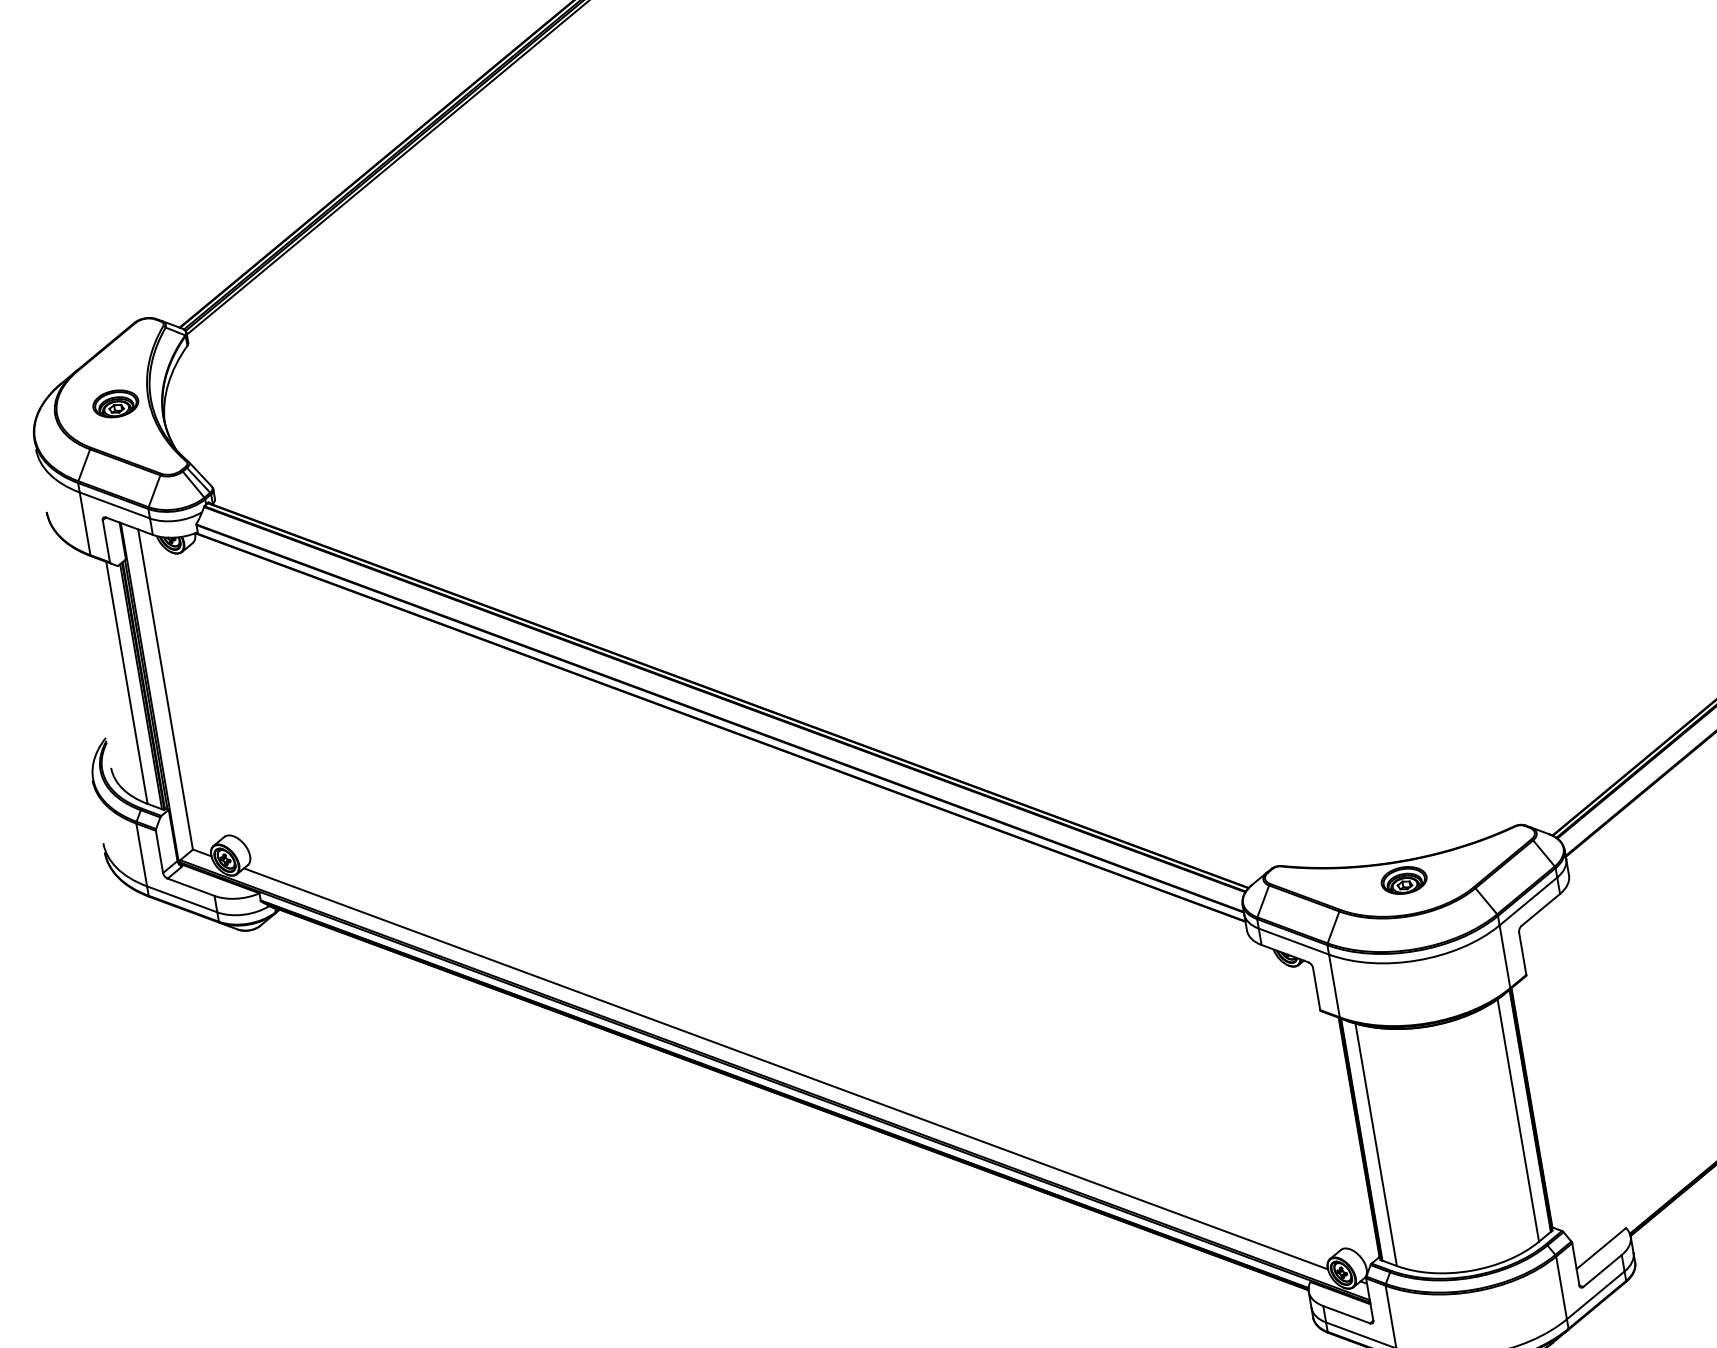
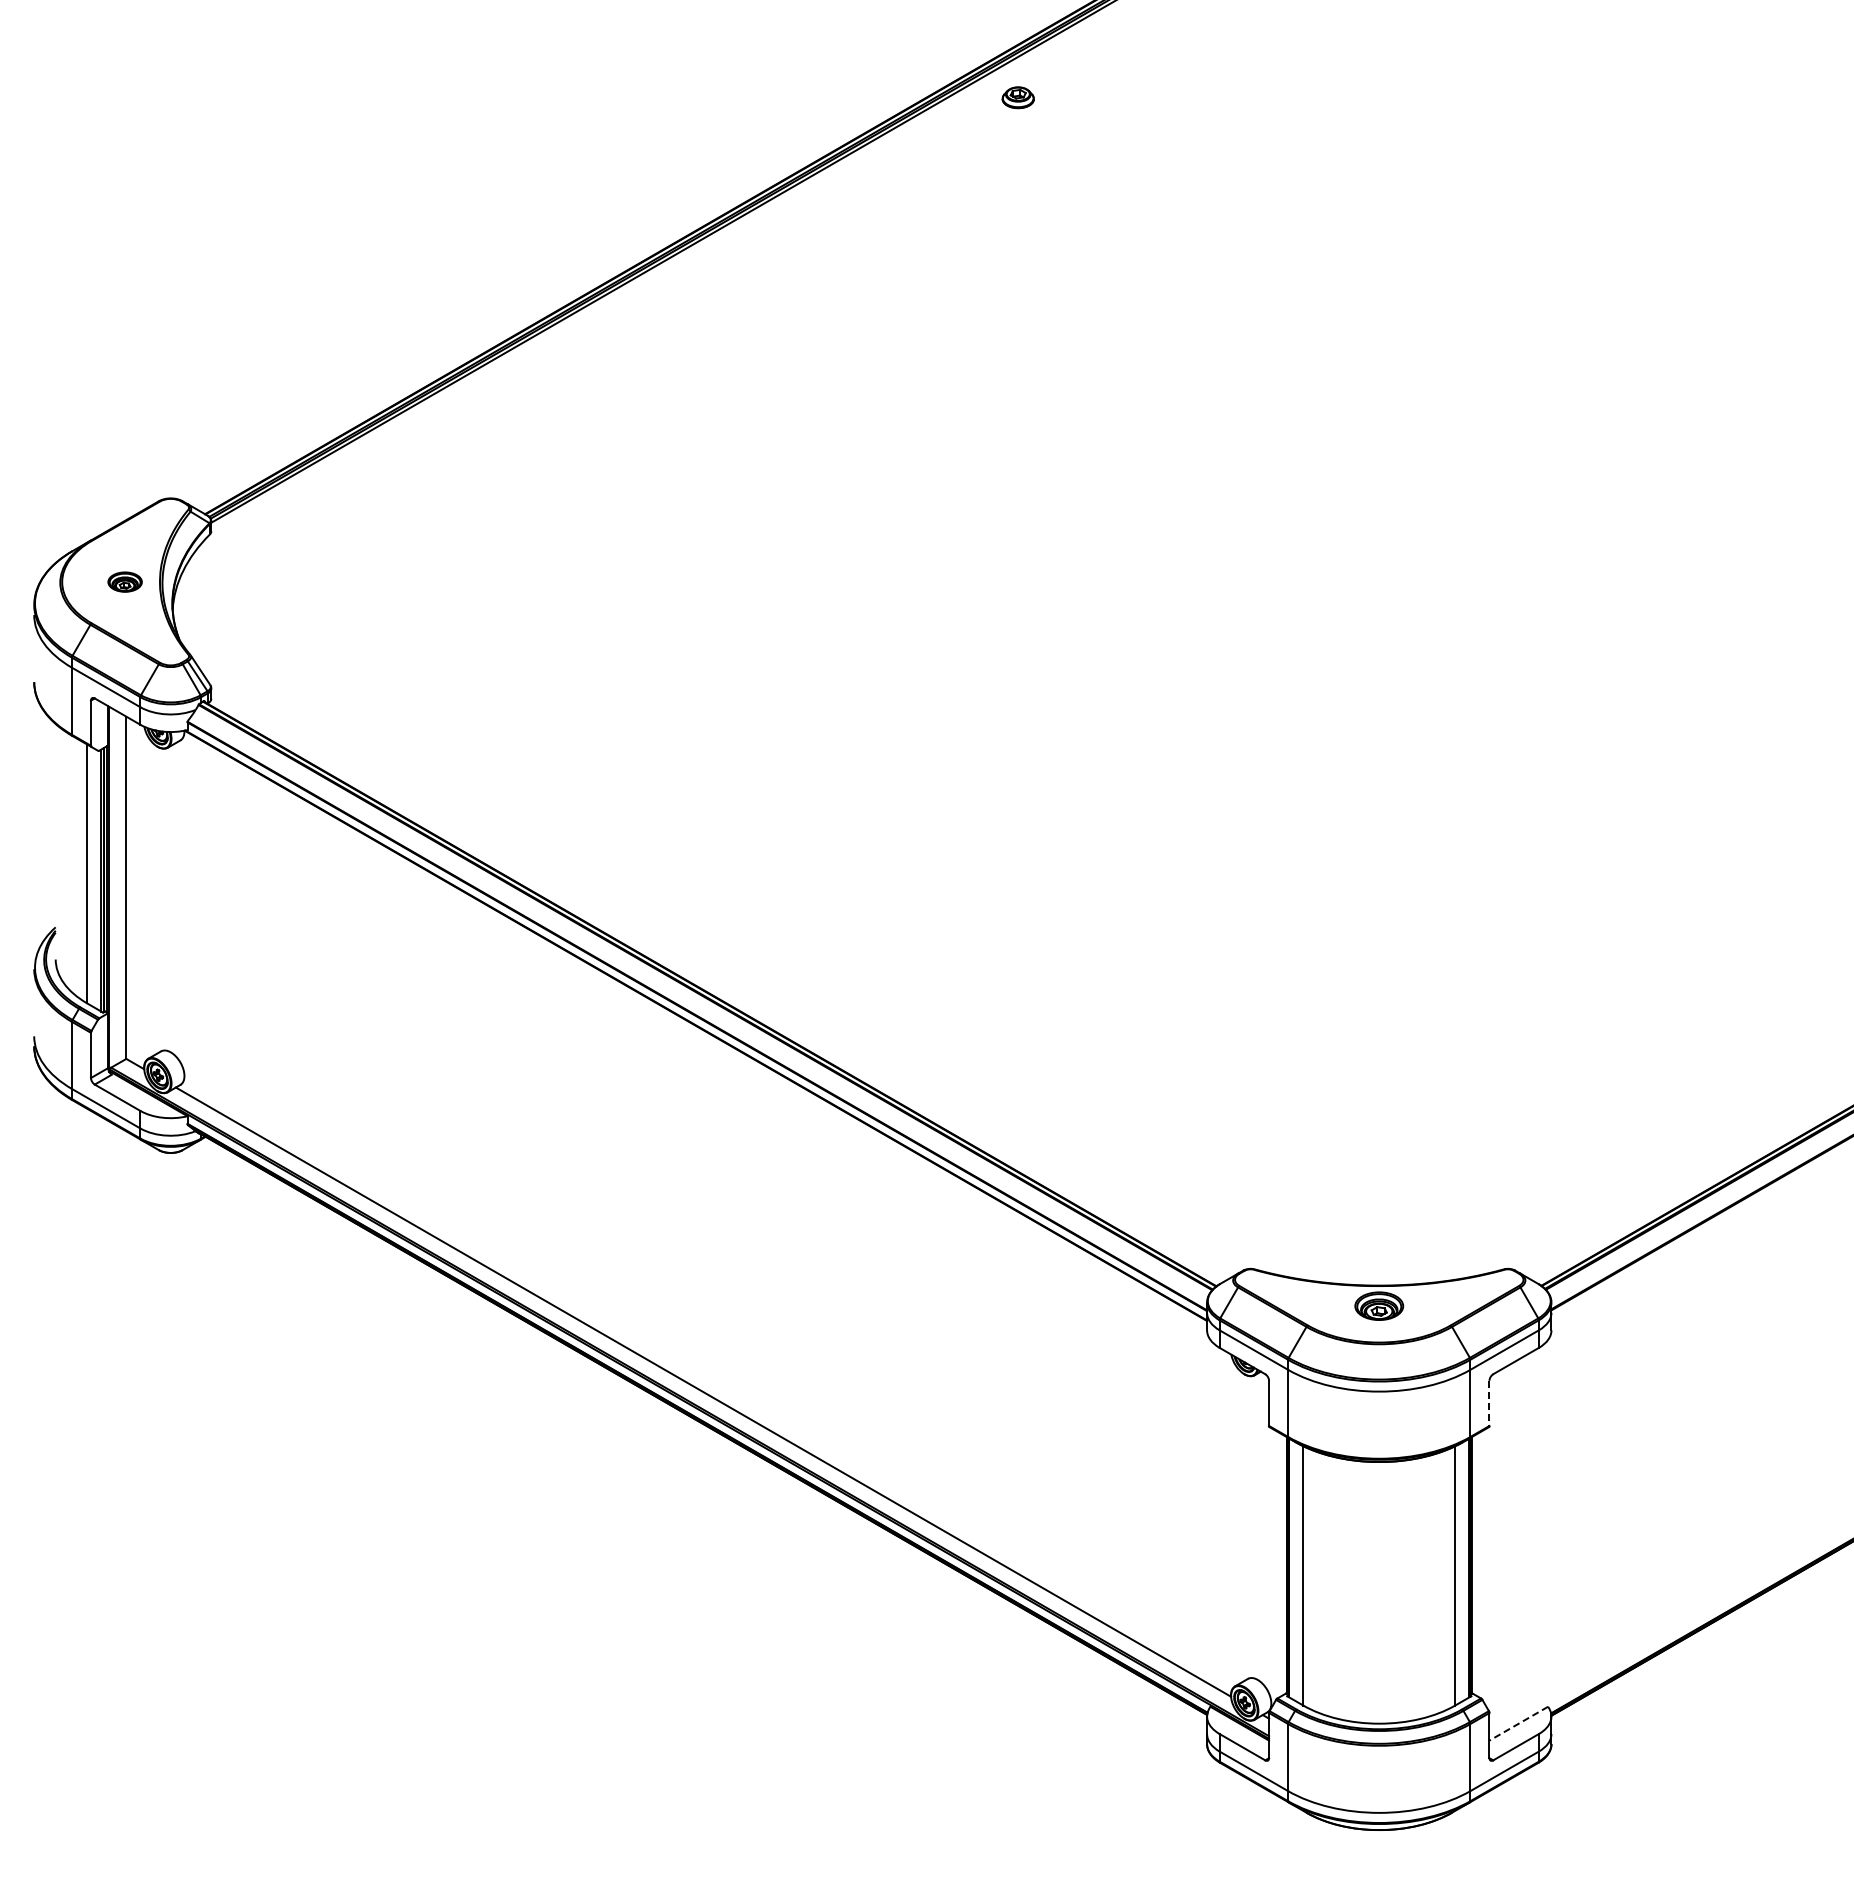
part: (115, 403) -> (124, 581), size x0.7
line: (1522, 953) -> (1489, 1403), solid -> dashed
line: (1601, 1248) -> (1518, 1723), solid -> dashed

